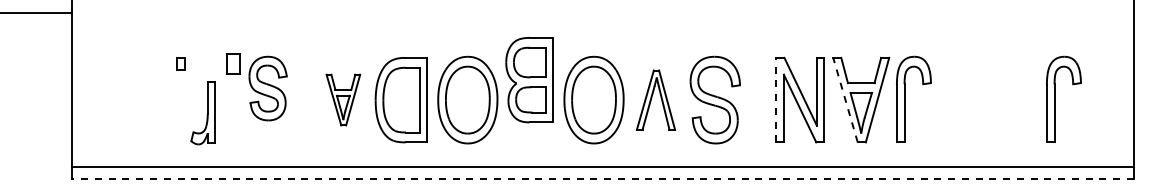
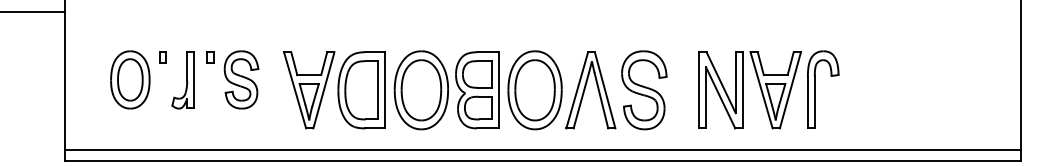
part: (233, 63) -> (210, 57), size x0.62
part: (529, 80) -> (476, 90), moved
part: (144, 88) -> (130, 79), added
part: (1055, 98) -> (950, 88), removed
part: (343, 99) -> (309, 89), size x1.67
part: (655, 99) -> (590, 89), size x1.43
line: (776, 99) -> (699, 89), dashed -> solid
line: (845, 100) -> (761, 90), dashed -> solid
part: (202, 113) -> (182, 80), moved
line: (602, 178) -> (542, 160), dashed -> solid

